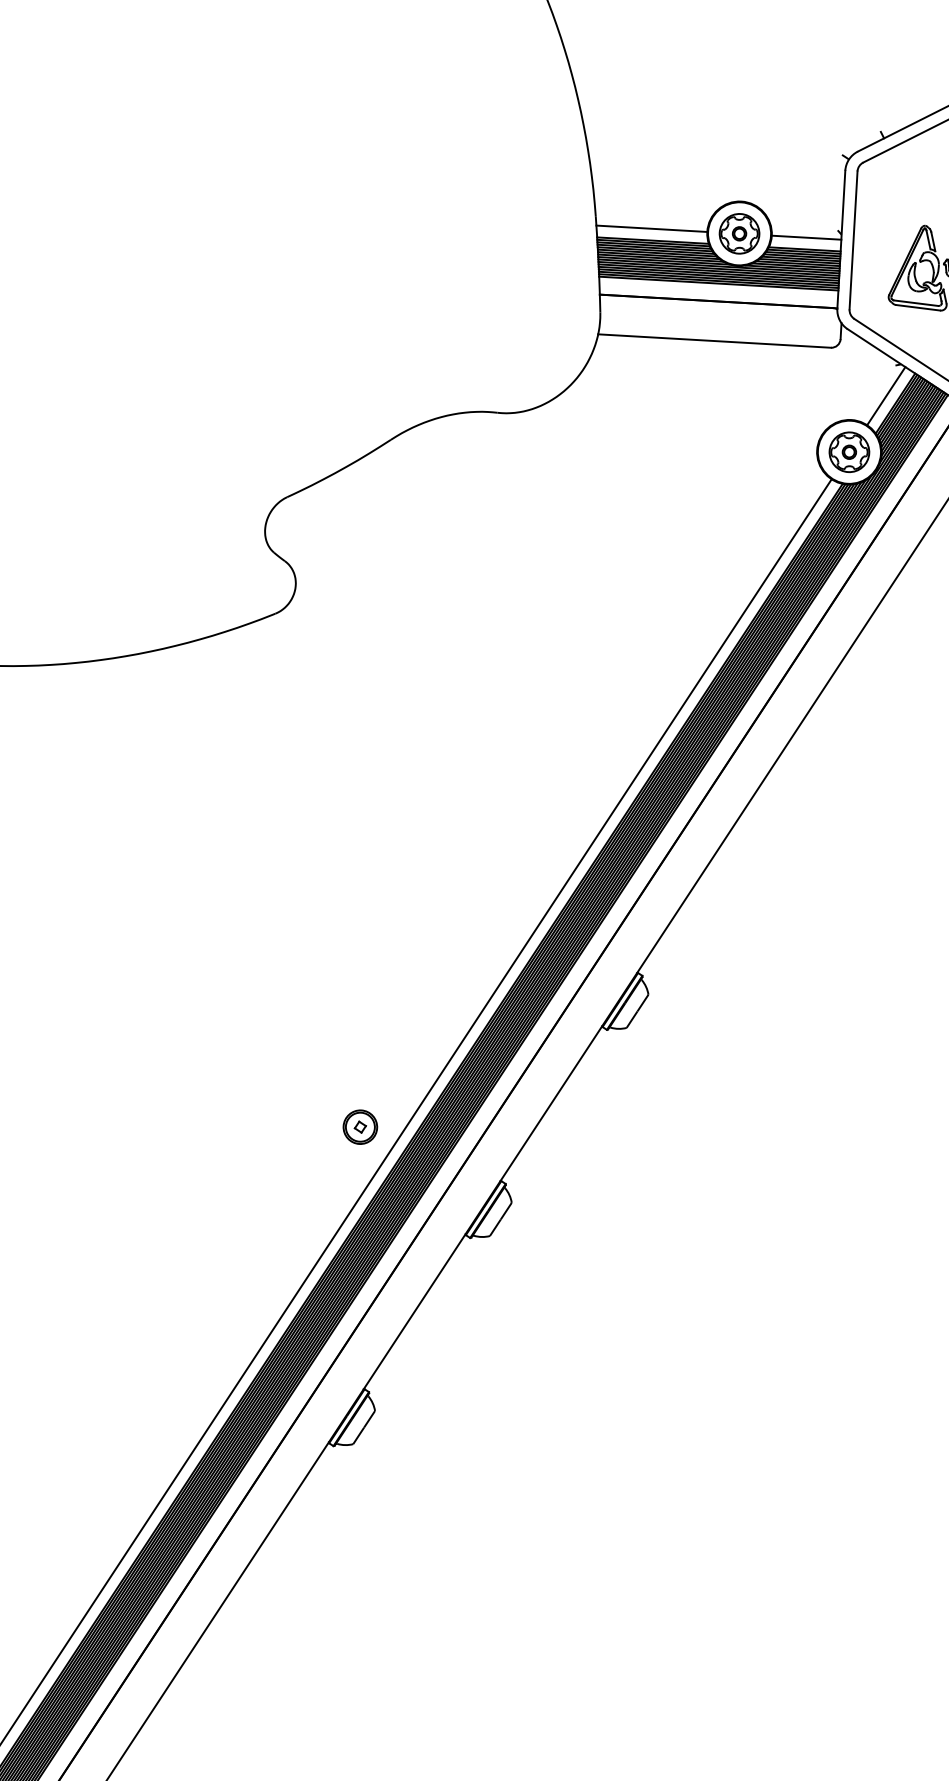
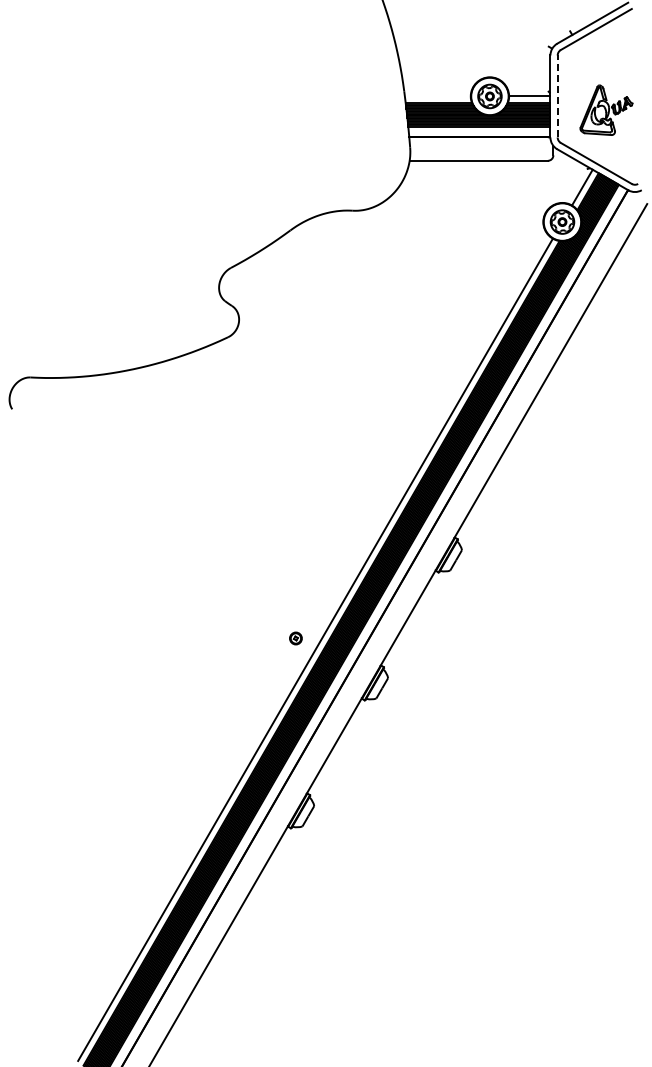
line: (651, 228) -> (437, 96), removed
line: (853, 240) -> (557, 96), solid -> dashed
part: (359, 1127) -> (295, 638), size x0.6

